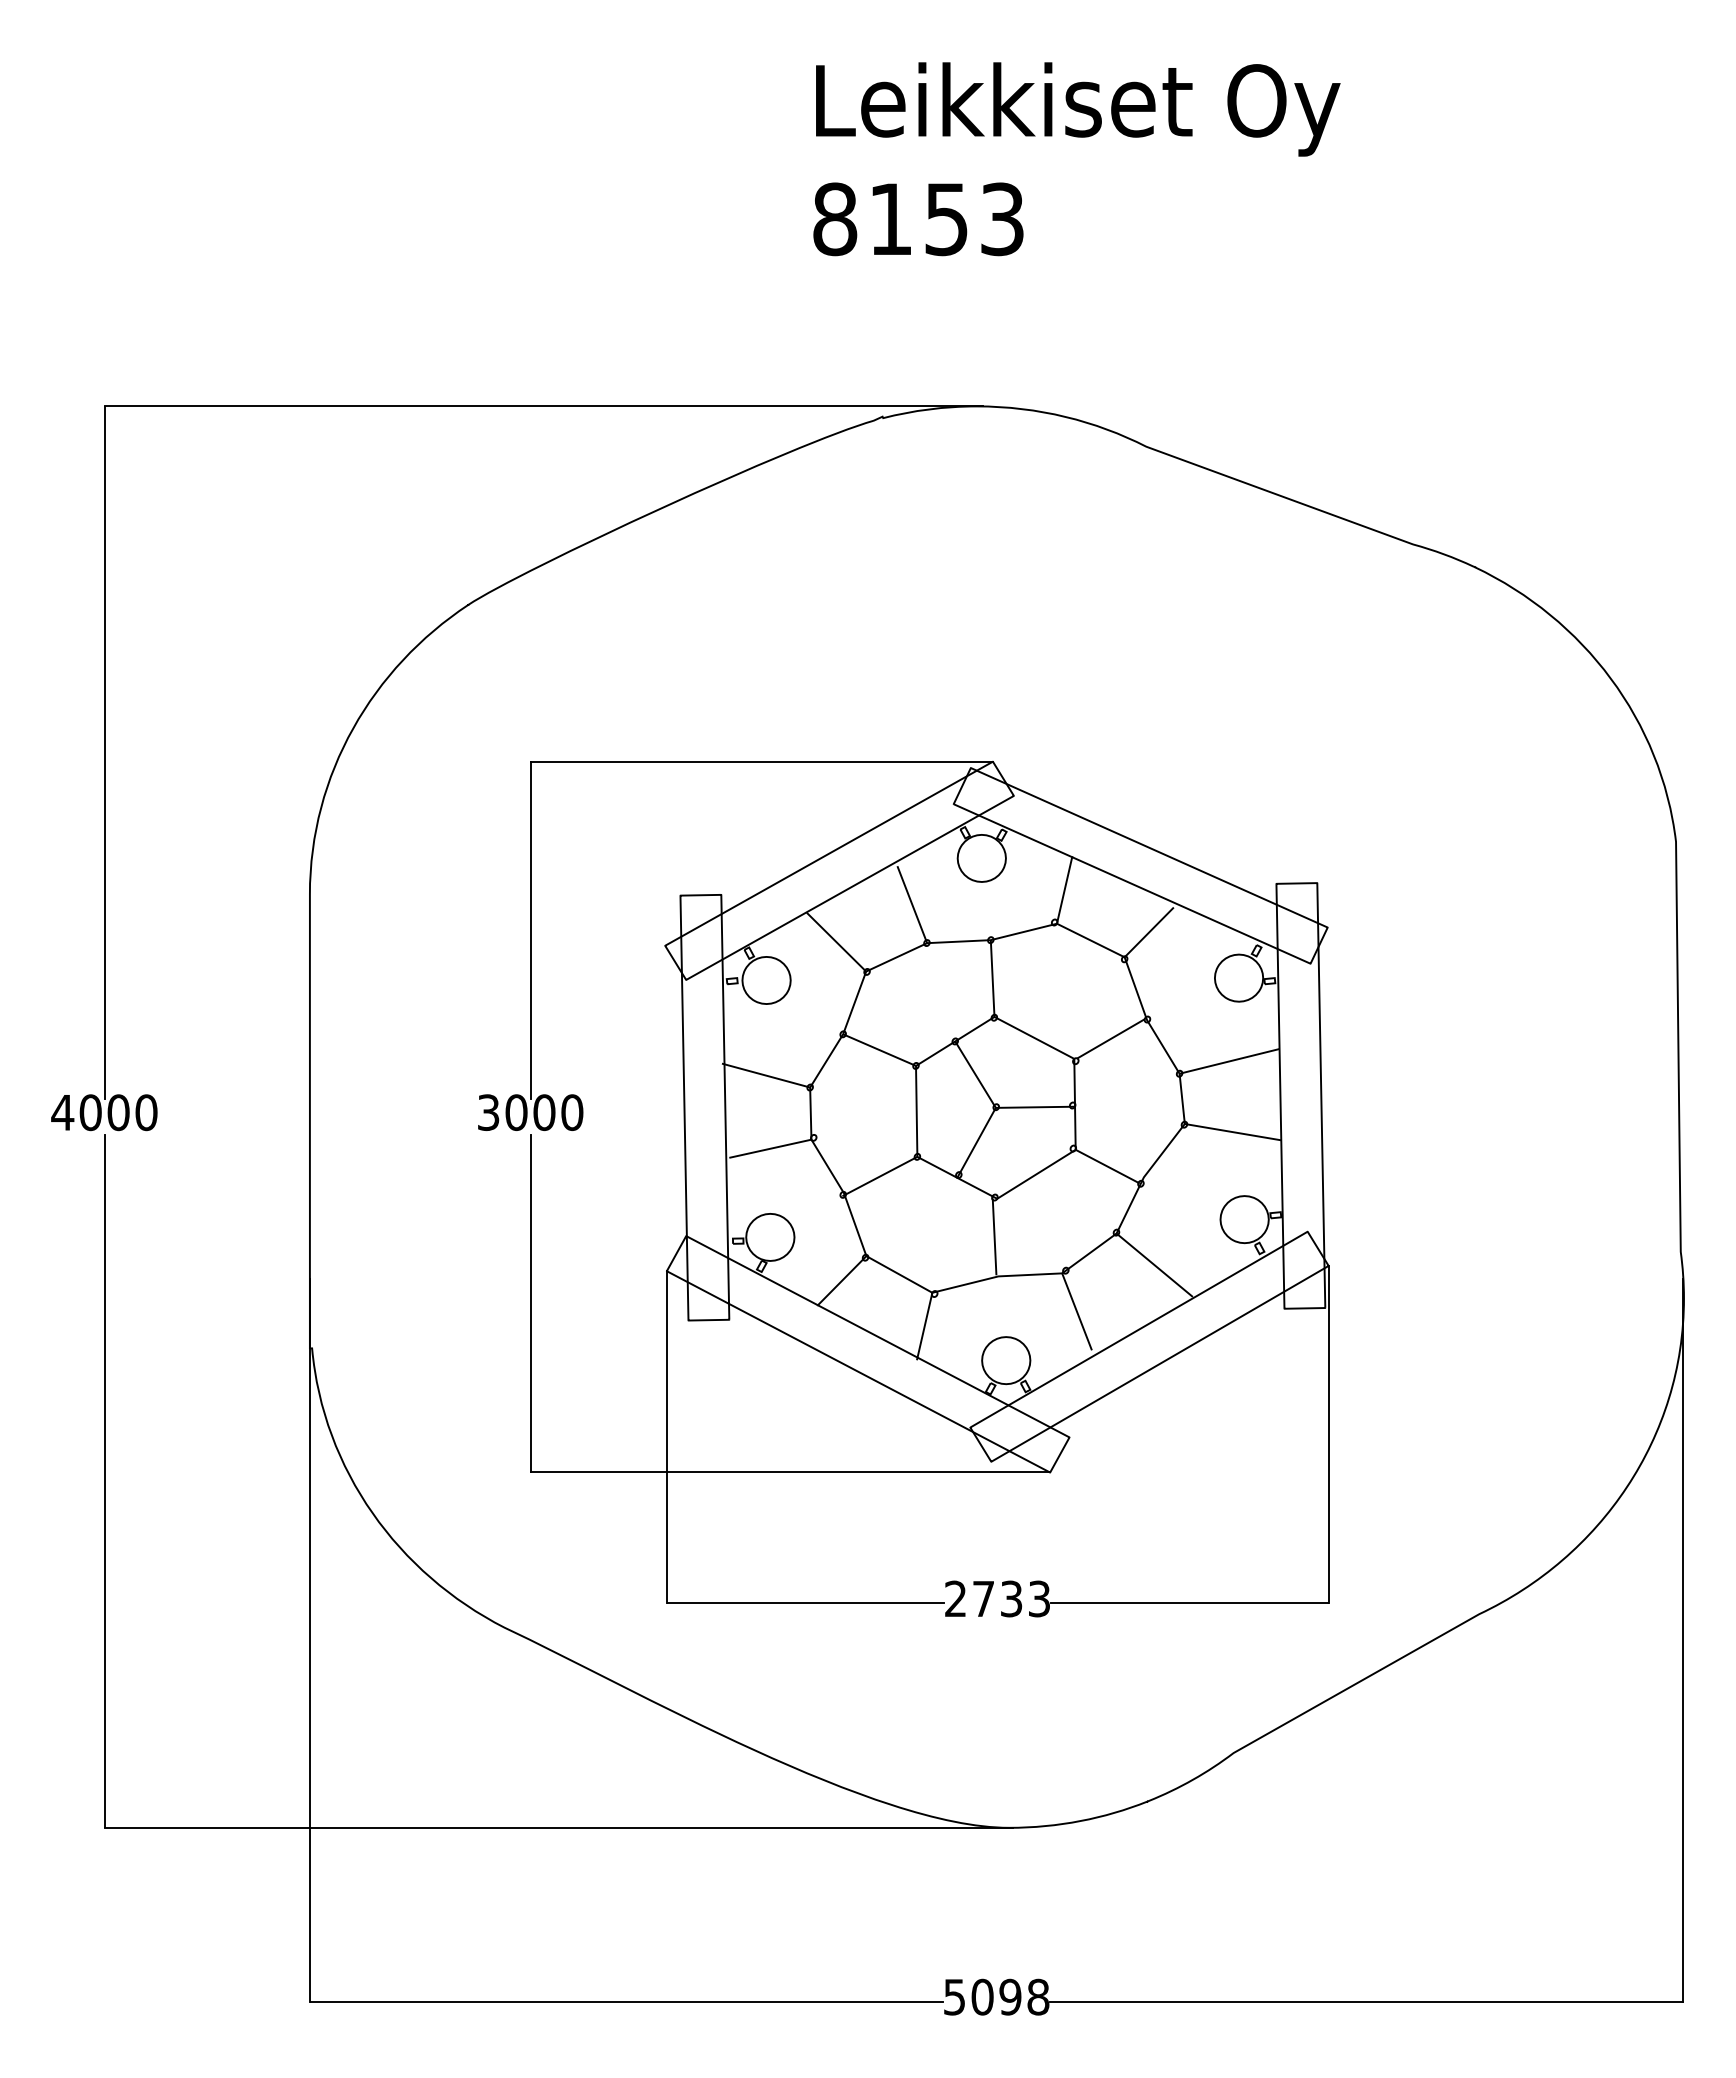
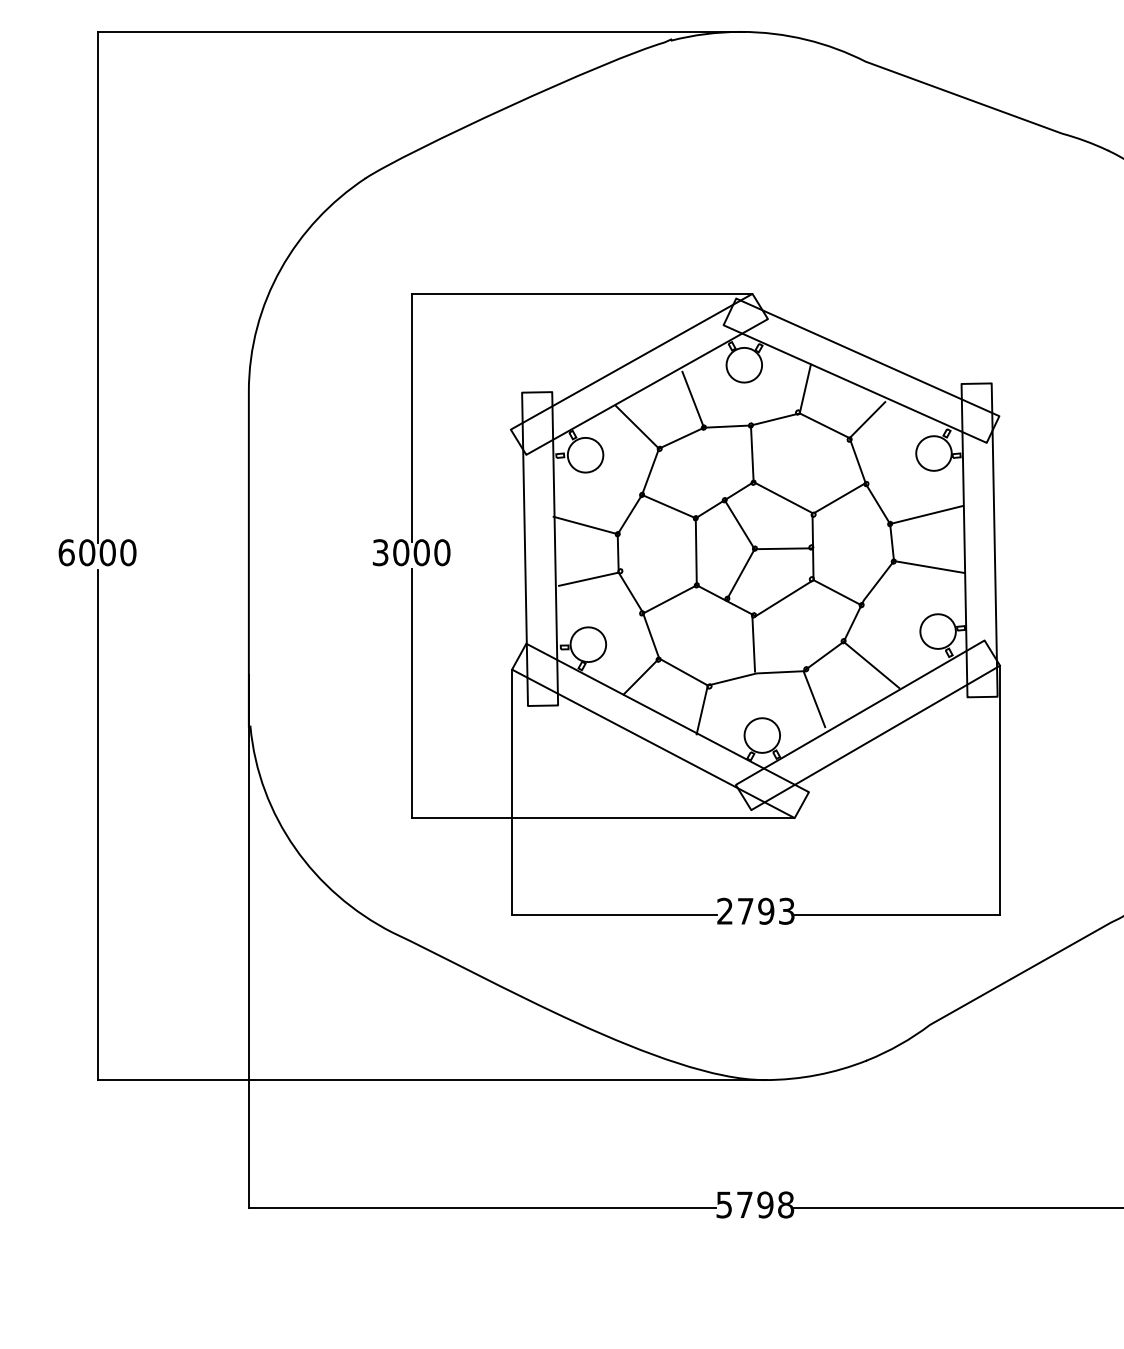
text: (62, 1112) -> (66, 552), 4000 -> 6000
text: (1011, 1598) -> (766, 910), 2733 -> 2793
text: (982, 1996) -> (744, 1204), 5098 -> 5798

